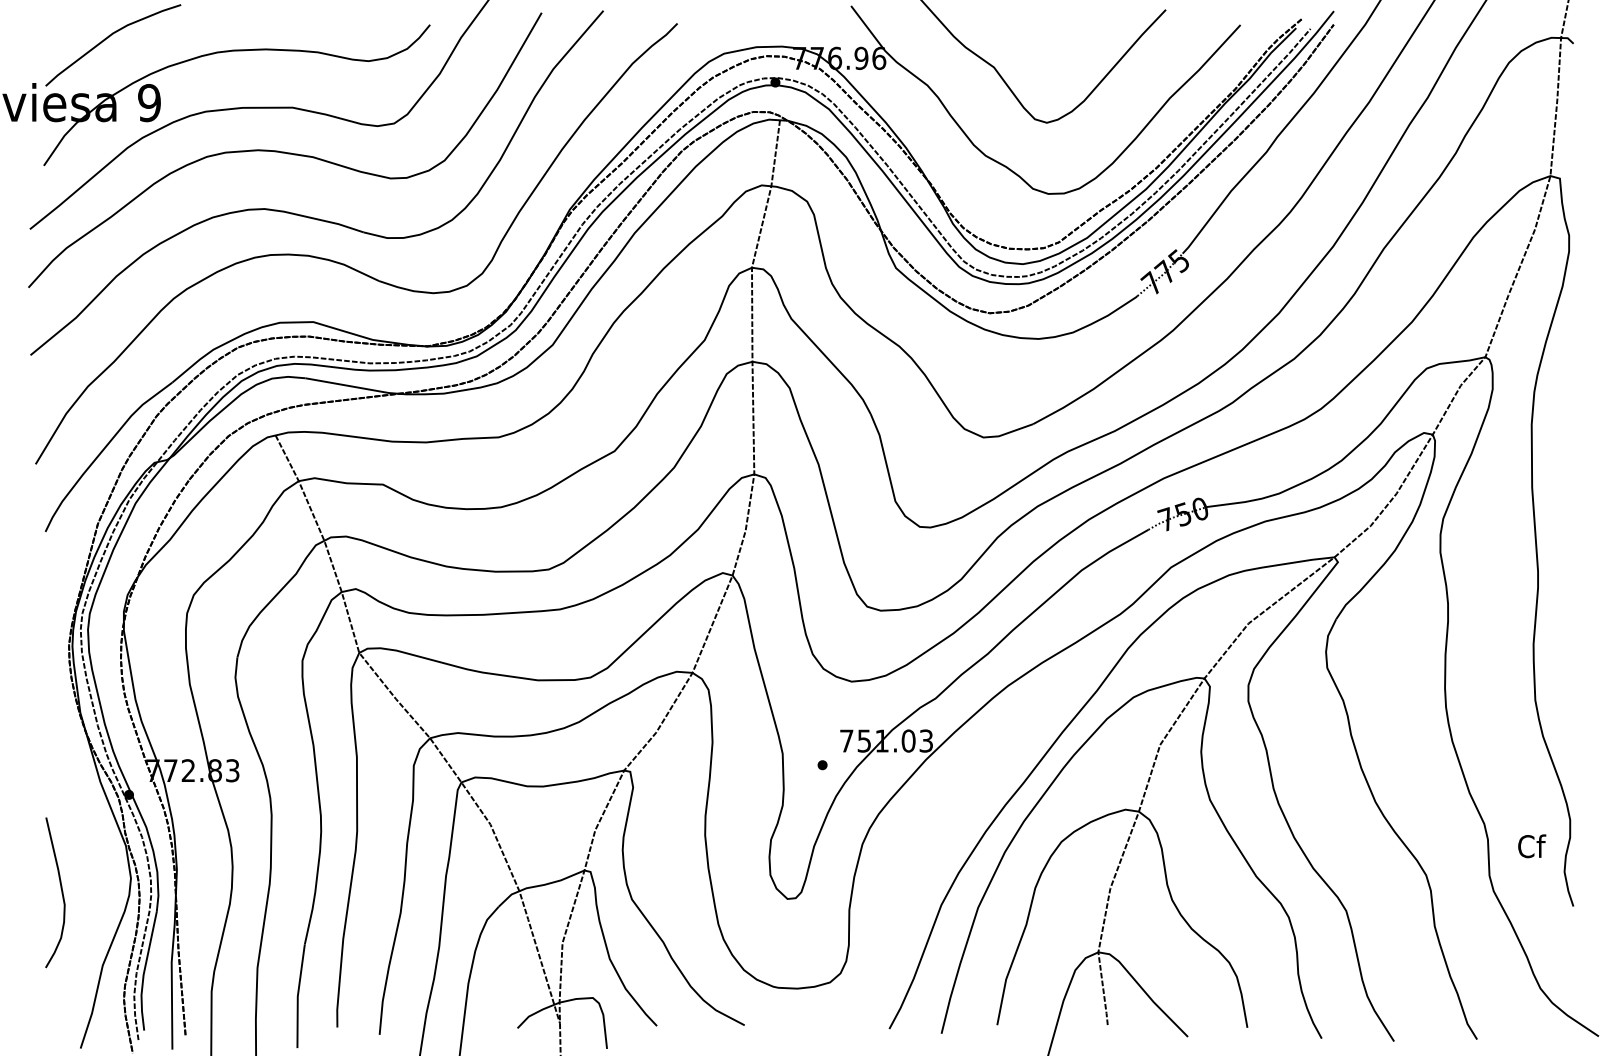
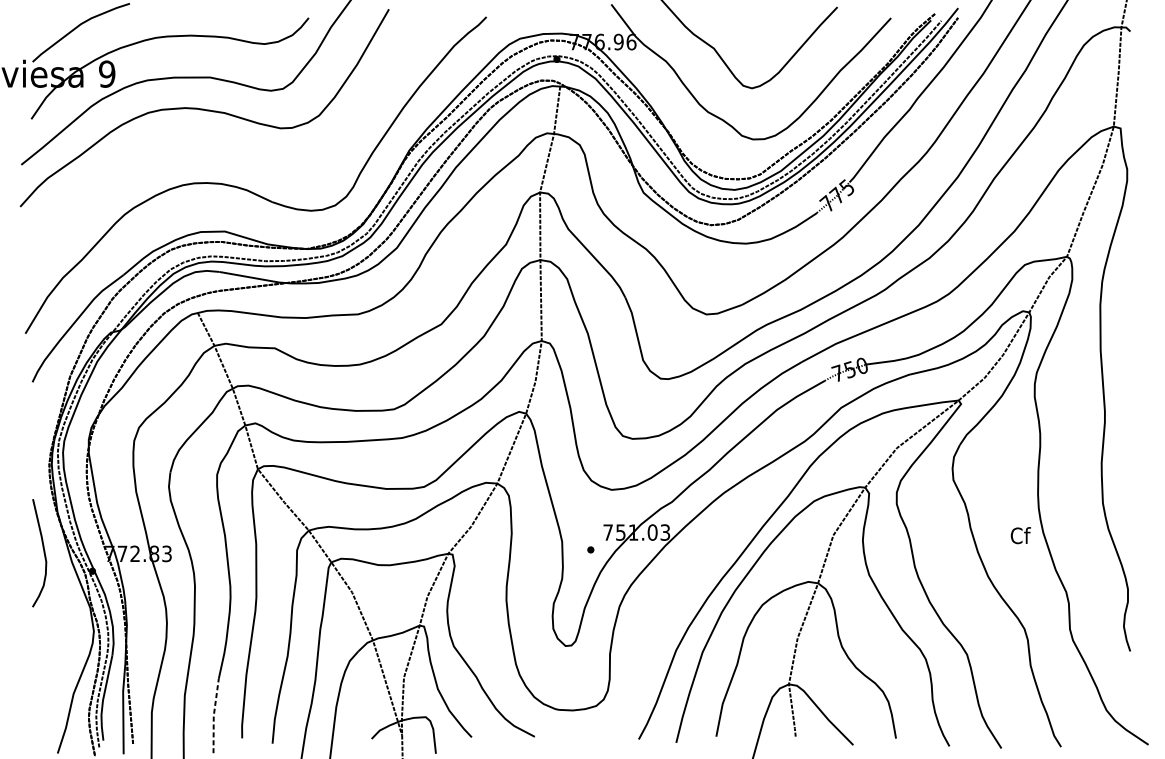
part: (306, 215) -> (220, 154), removed
text: (1532, 846) -> (1021, 535), moved
curve: (61, 892) -> (43, 553), moved
line: (297, 996) -> (213, 716), solid -> dashed

